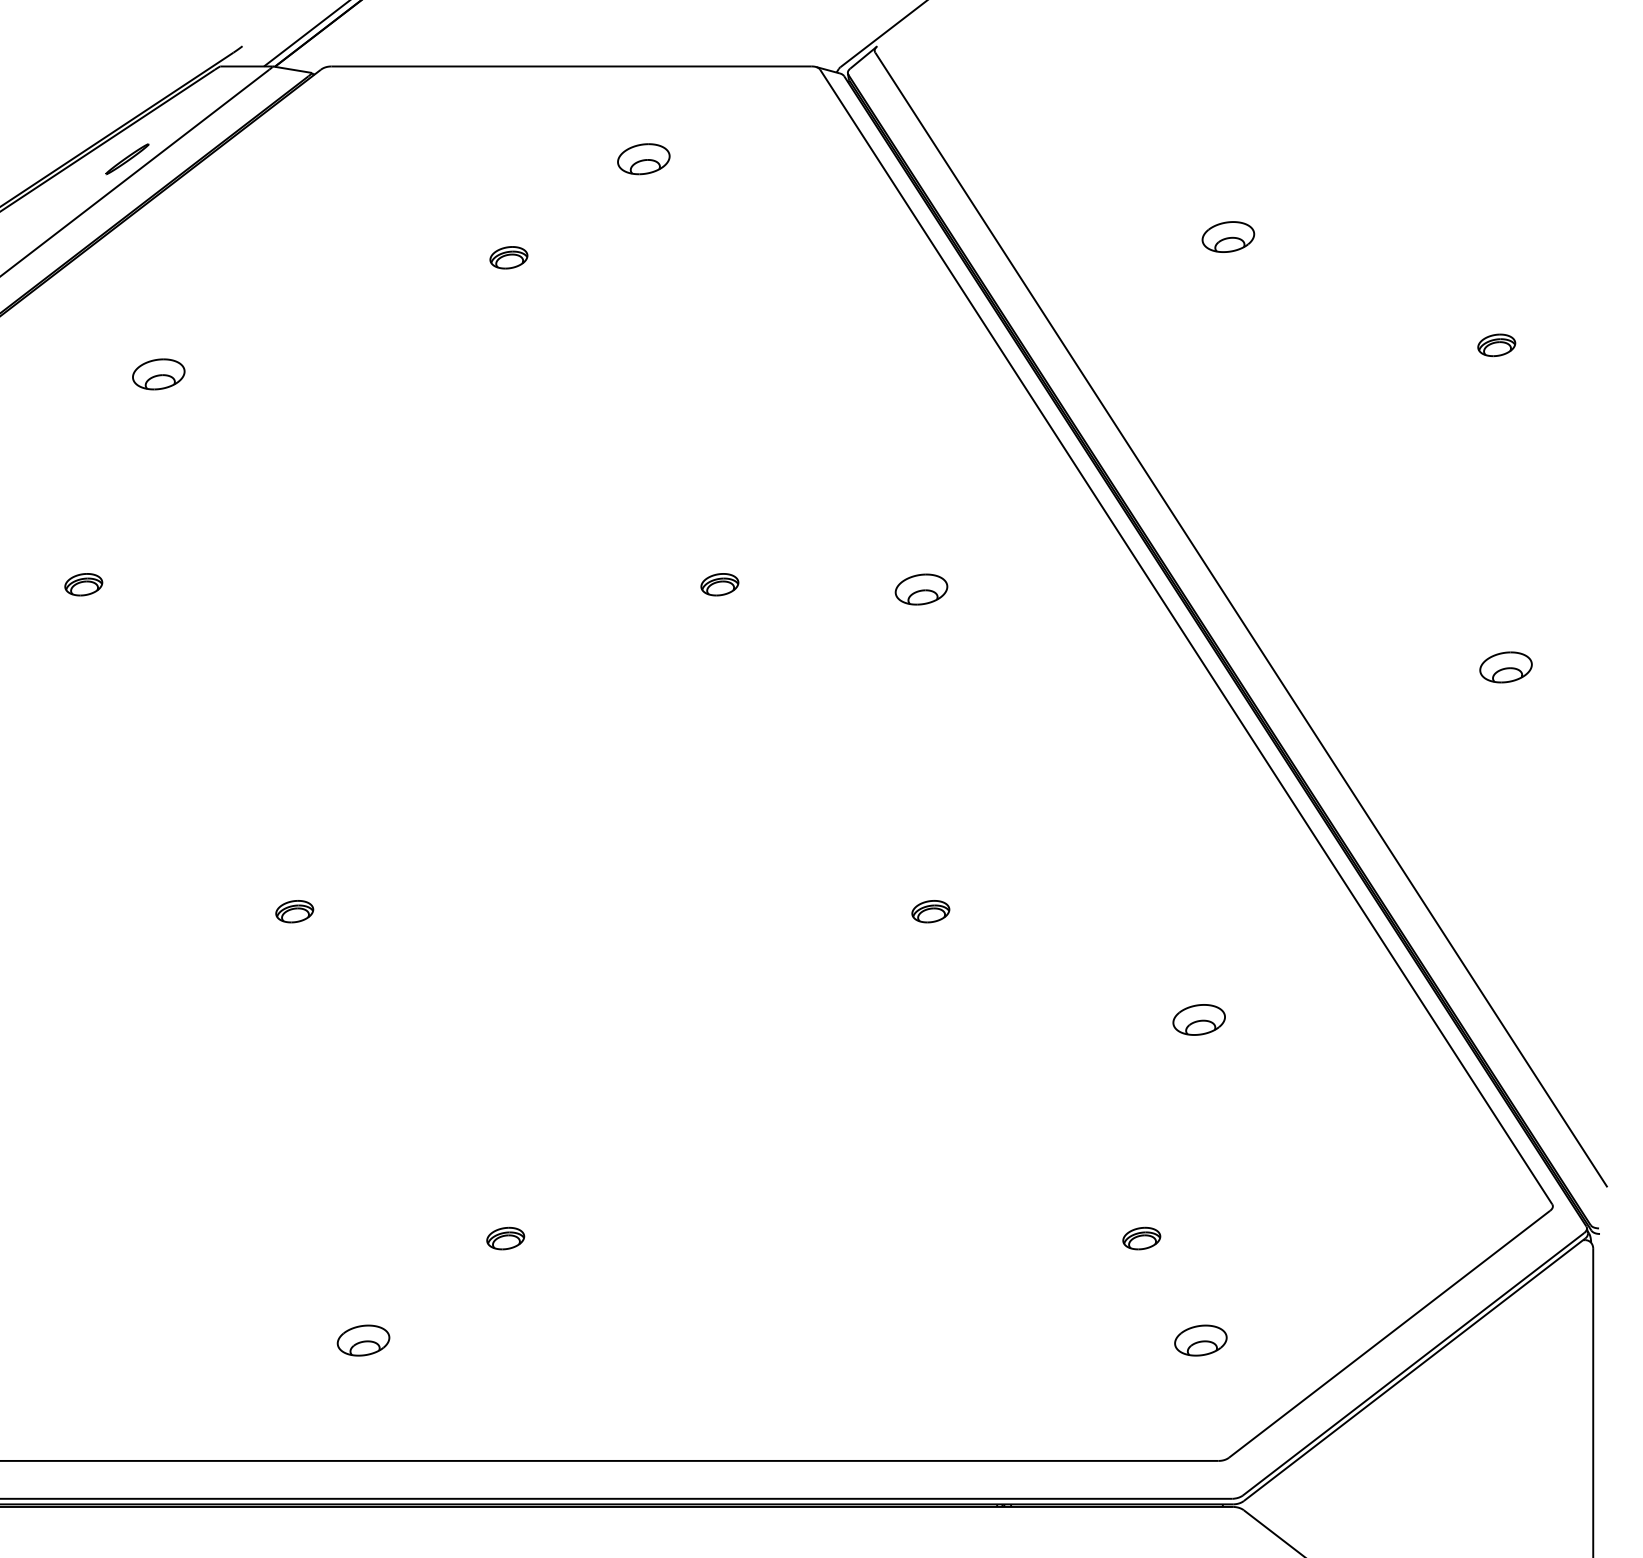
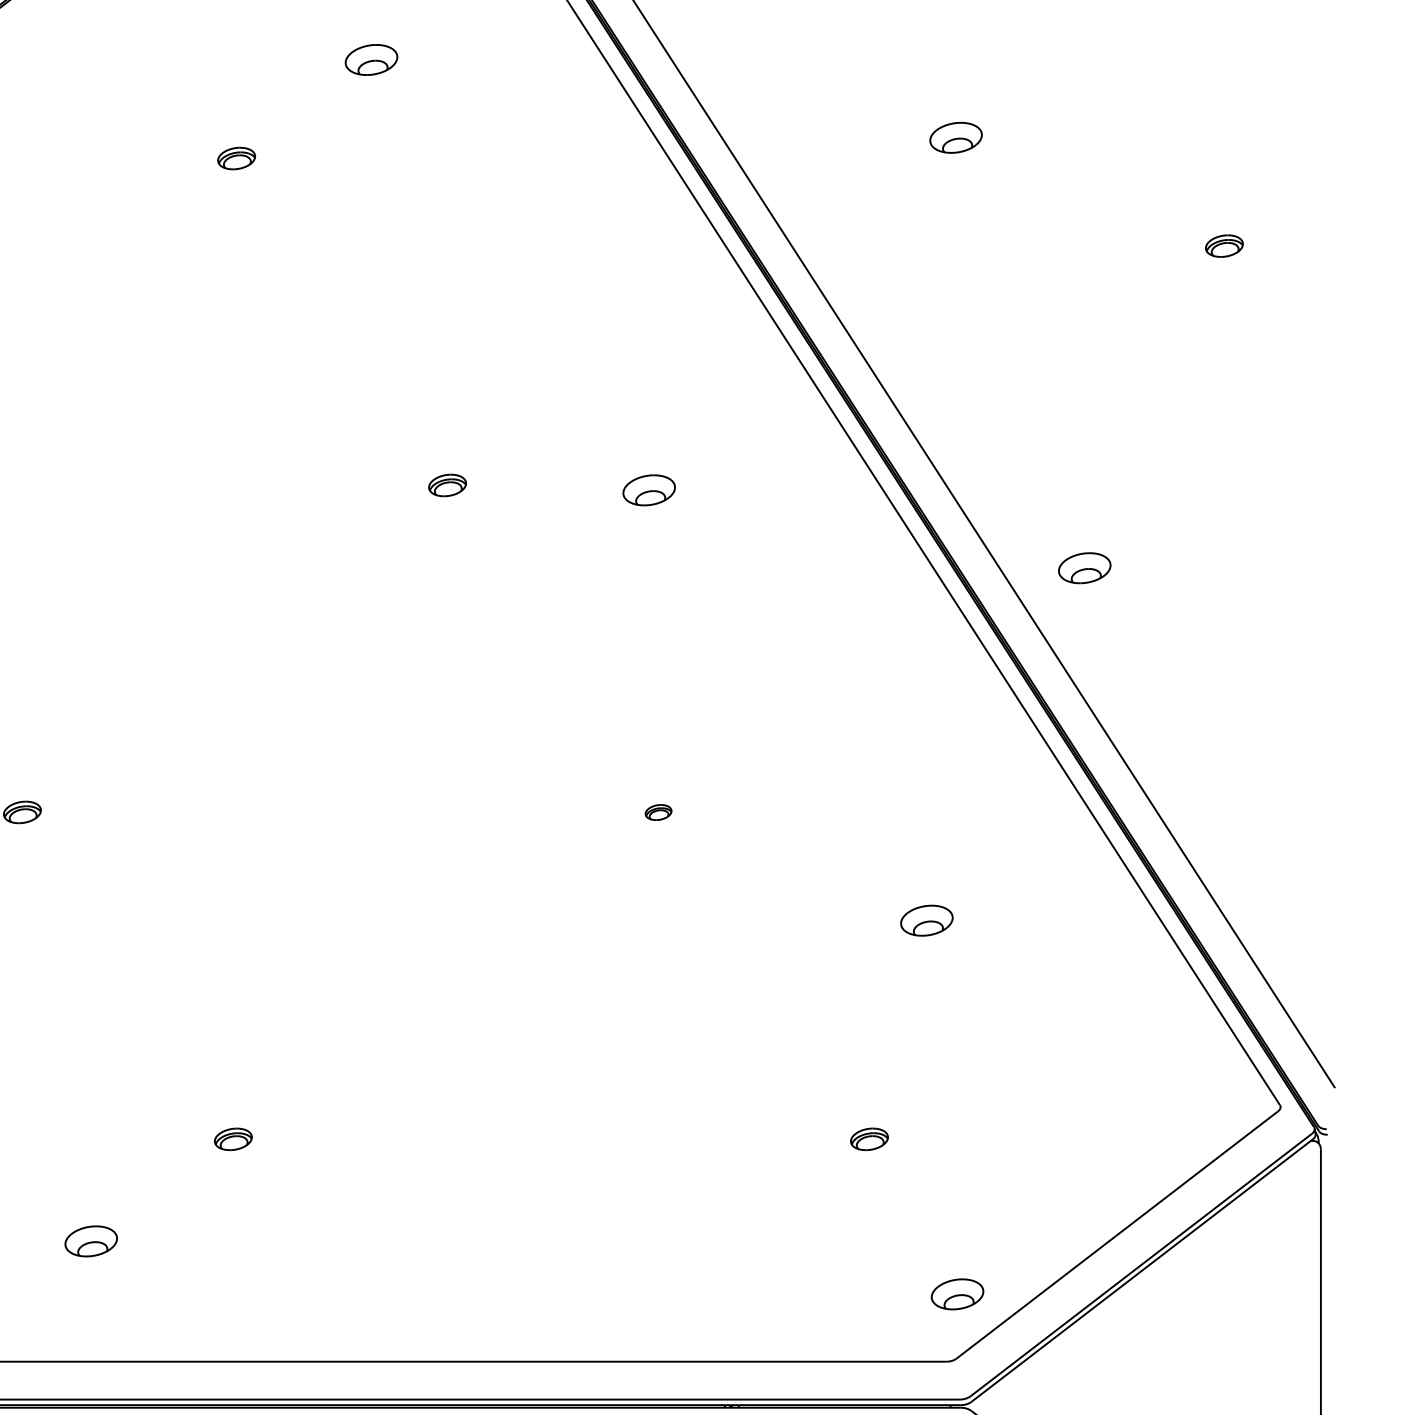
part: (1505, 667) -> (1084, 568), moved
part: (930, 911) -> (658, 812), size x0.7
part: (1200, 1340) -> (957, 1294), moved

